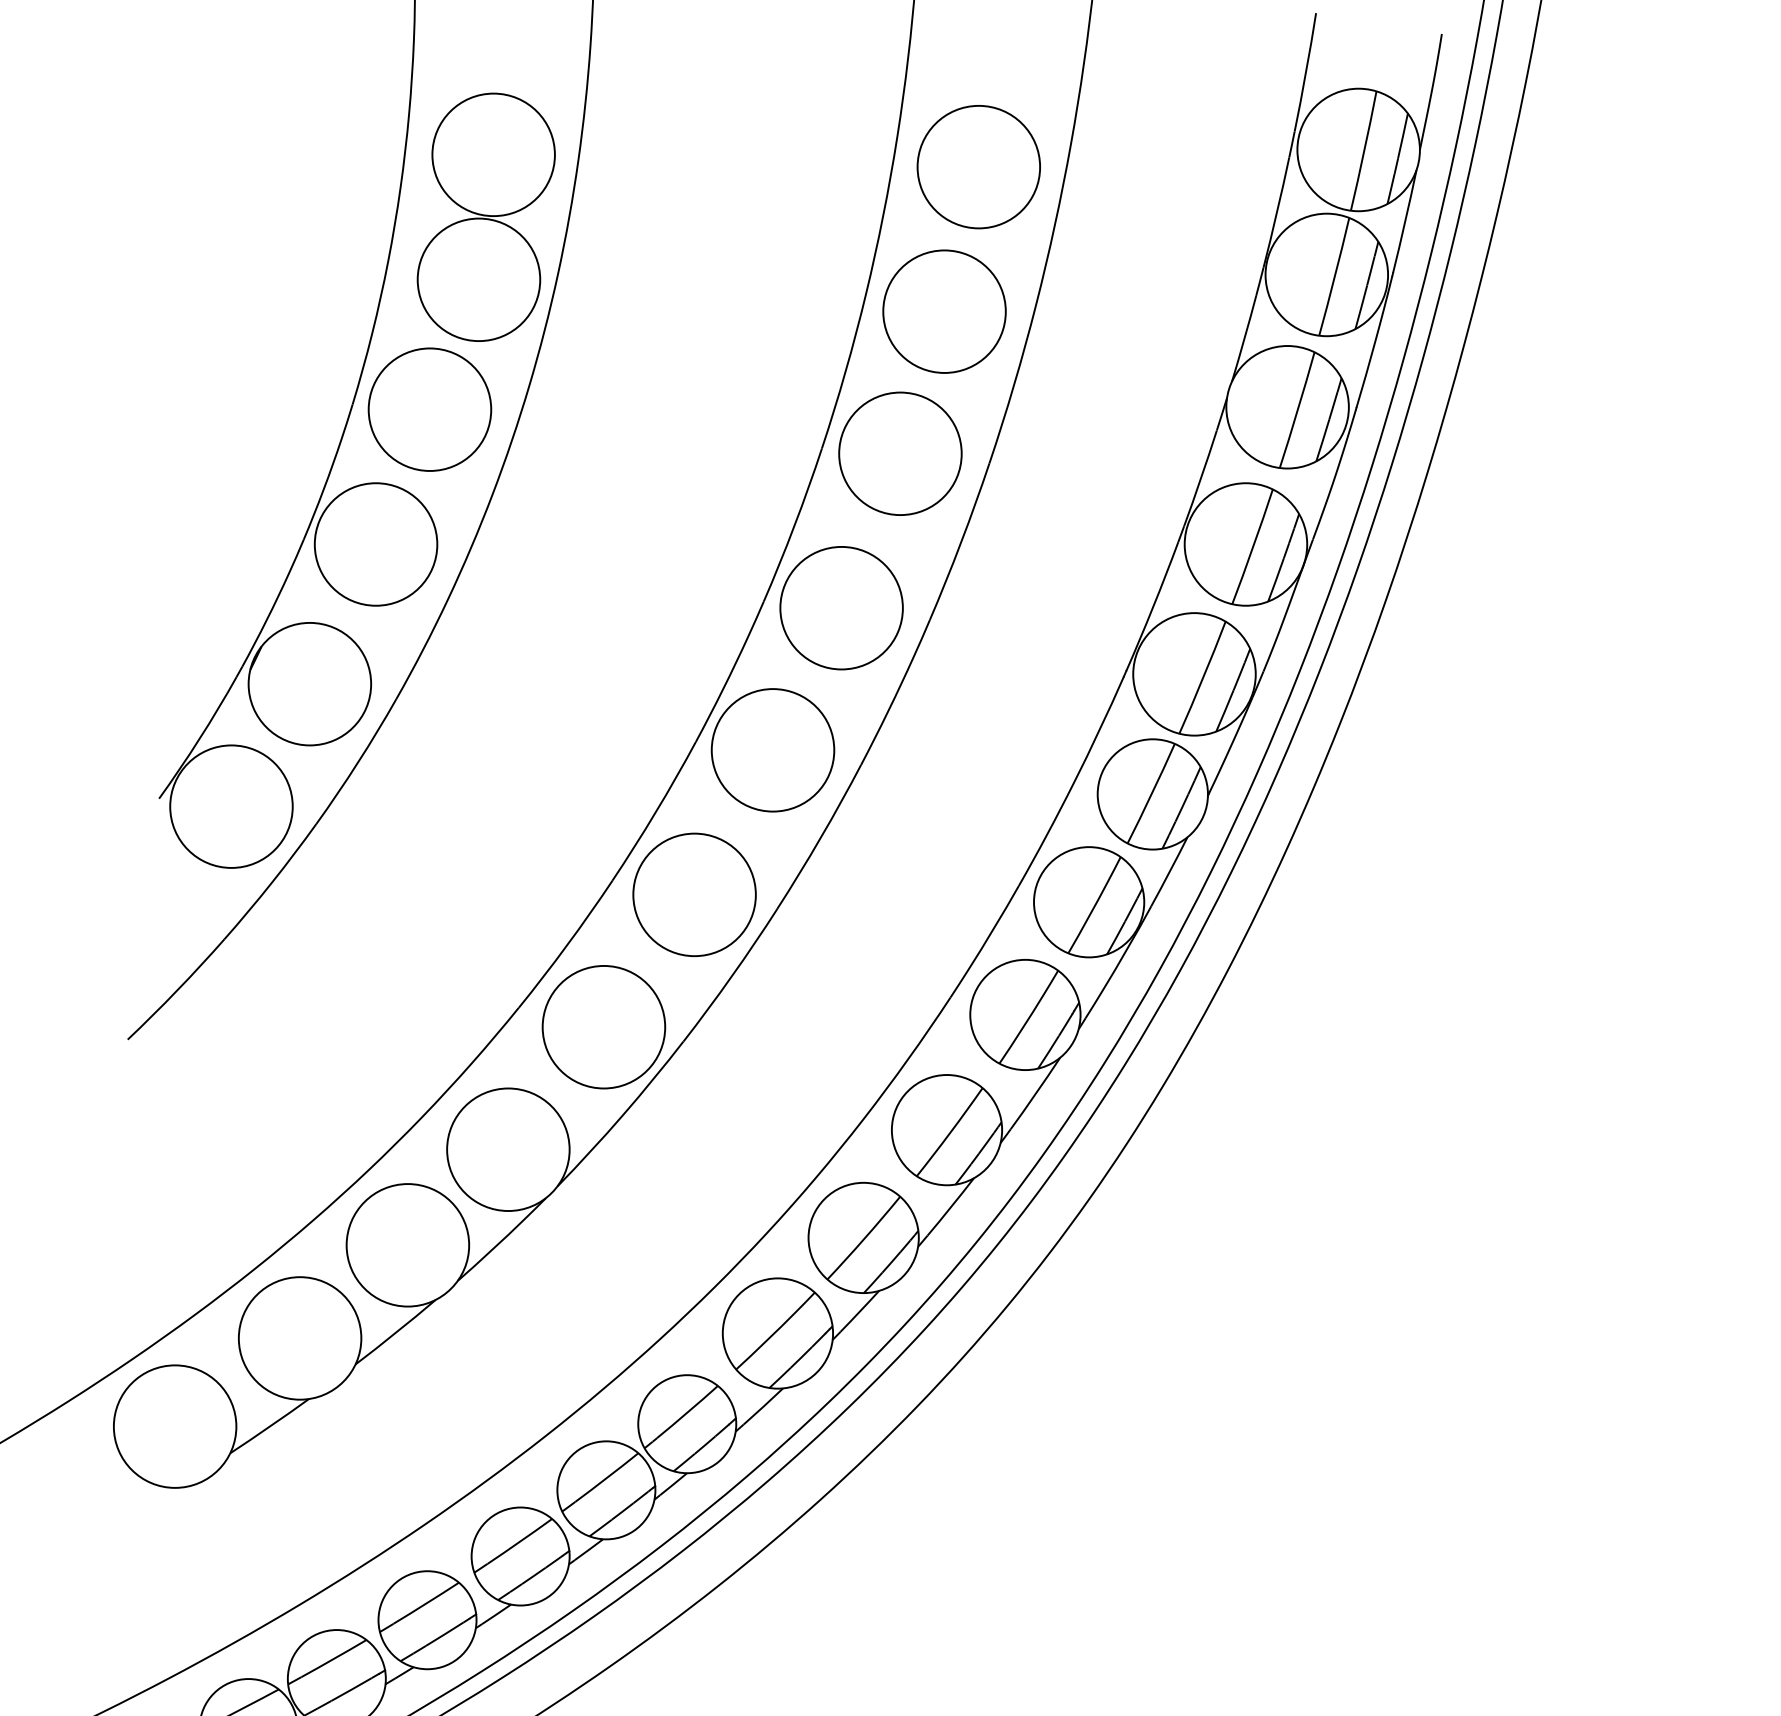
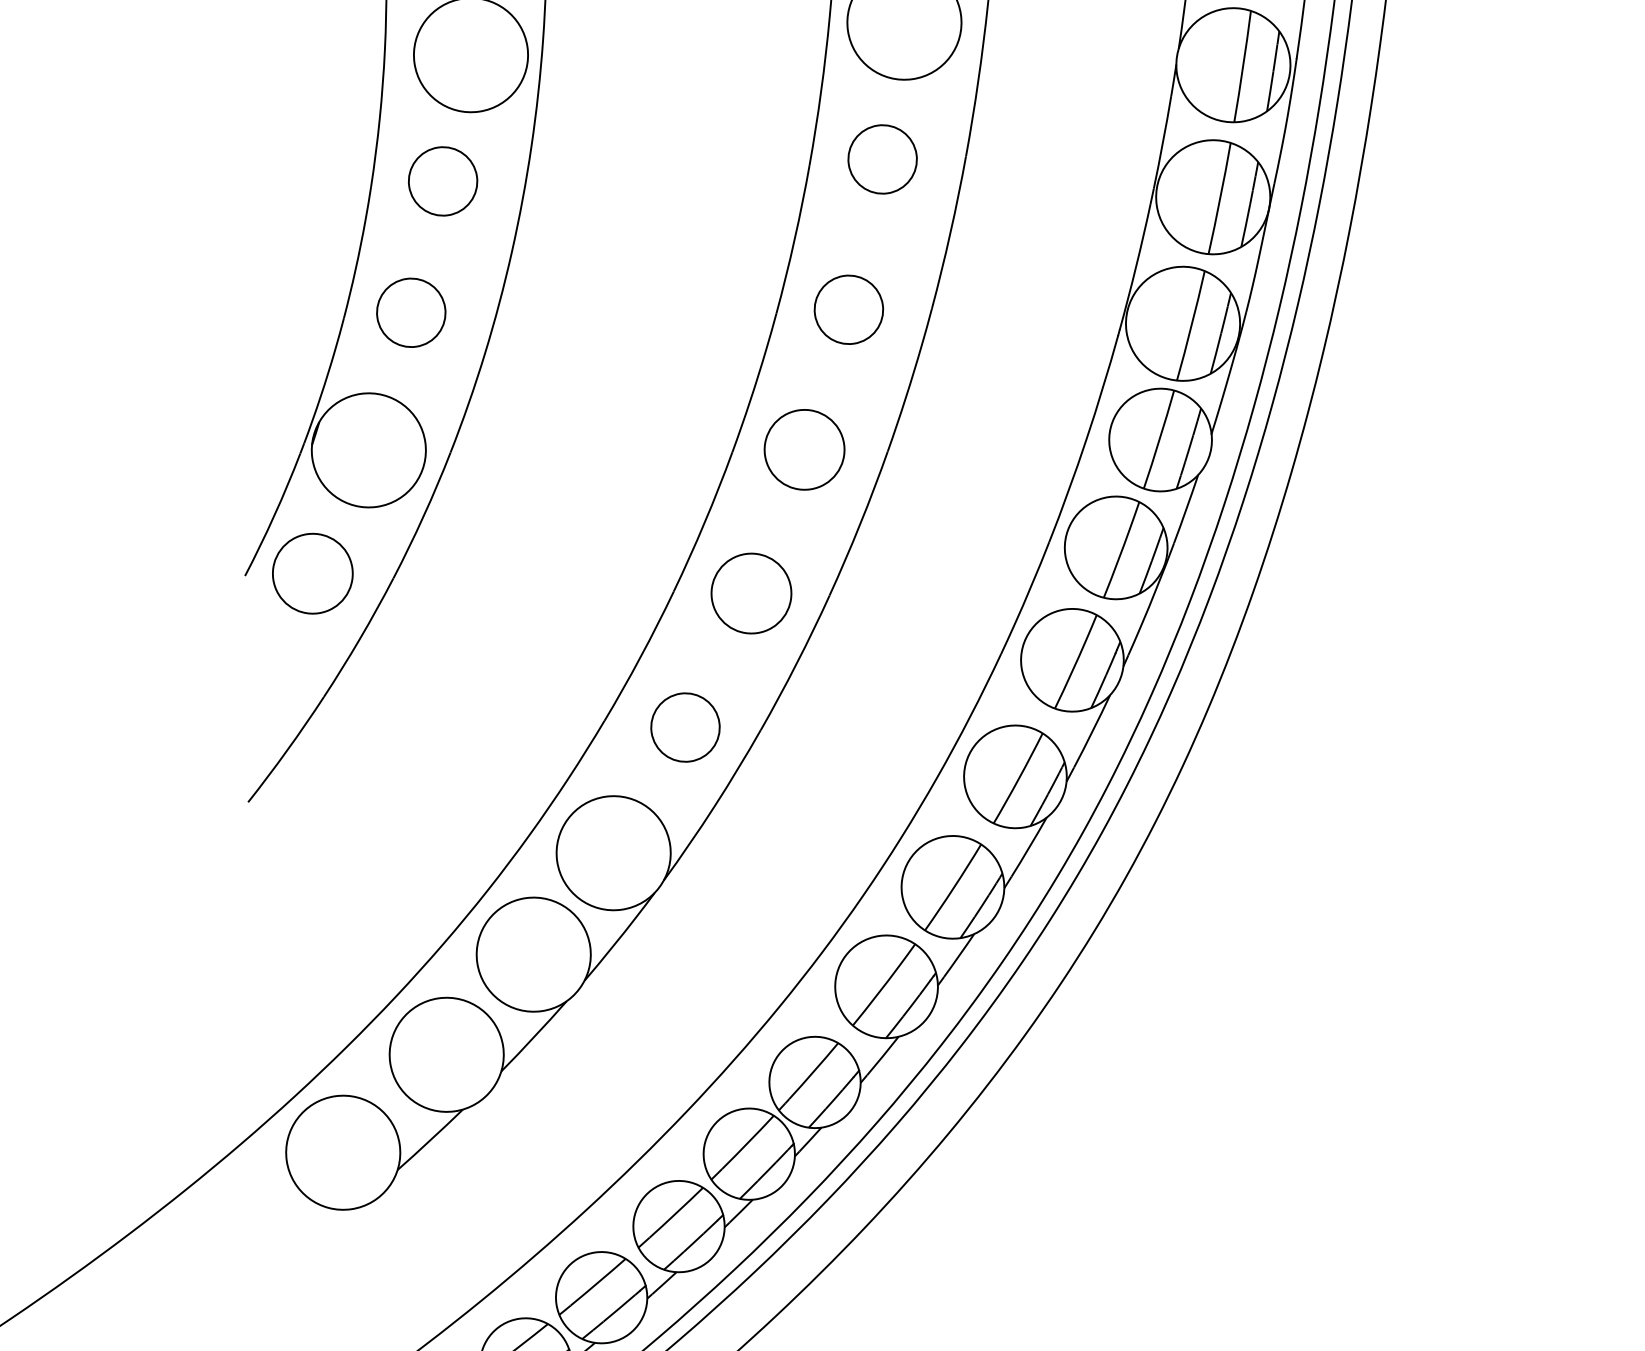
circle: (429, 409) -> (442, 181), size x0.6
circle: (900, 453) -> (882, 159), size x0.6
circle: (375, 544) -> (410, 312), size x0.6
circle: (841, 608) -> (848, 310), size x0.6
circle: (772, 750) -> (804, 450), size x0.7
circle: (231, 806) -> (312, 573), size x0.7
circle: (694, 894) -> (751, 593), size x0.7
circle: (603, 1026) -> (684, 726), size x0.6

